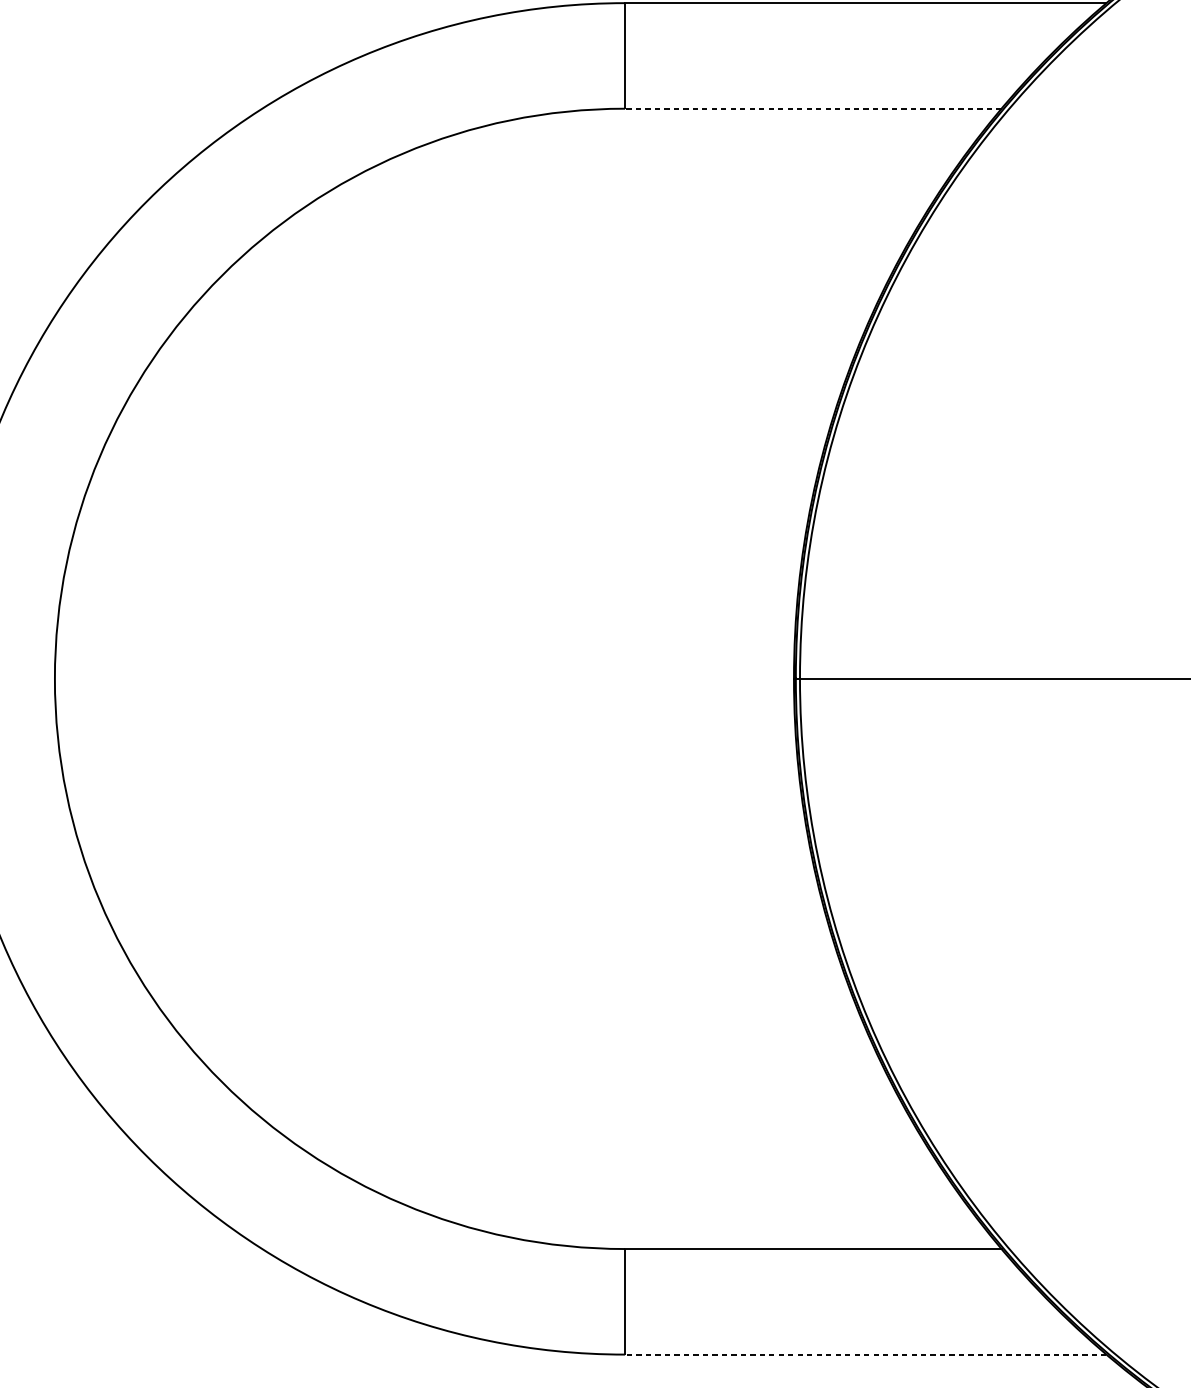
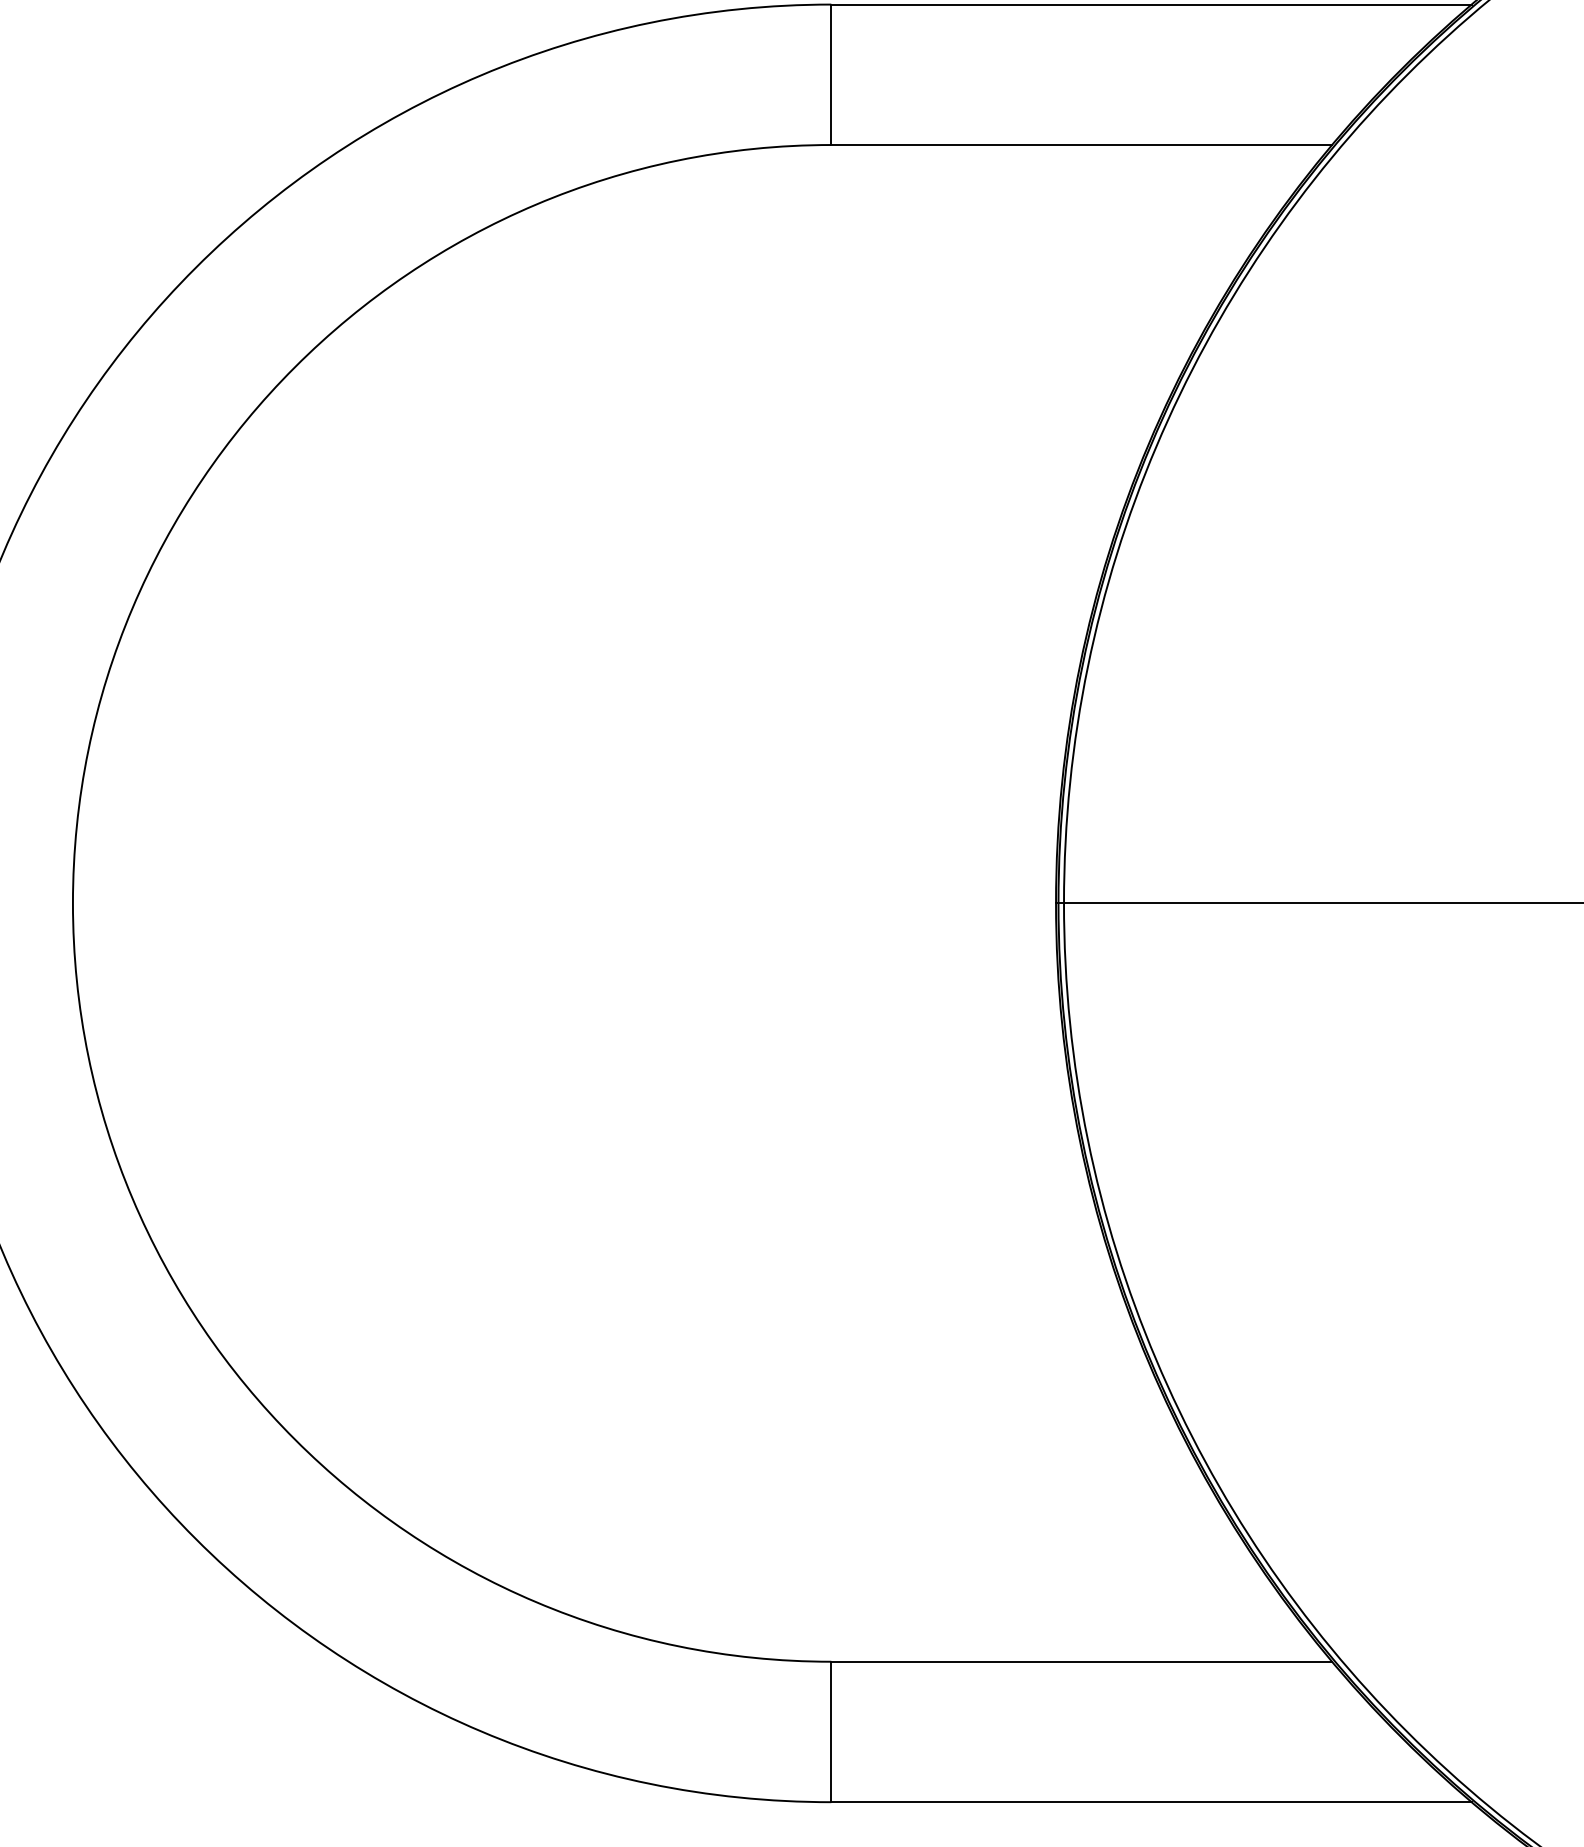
line: (813, 109) -> (1081, 145), dashed -> solid
line: (865, 1354) -> (1151, 1802), dashed -> solid

